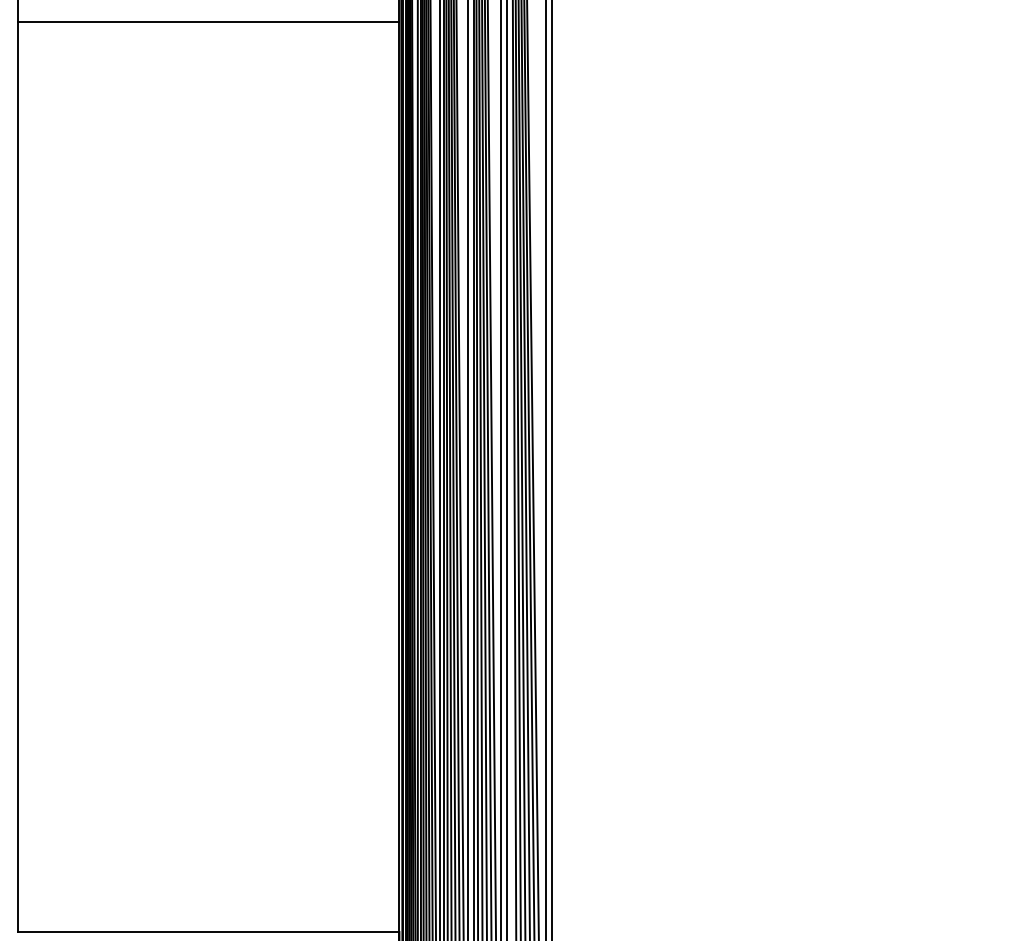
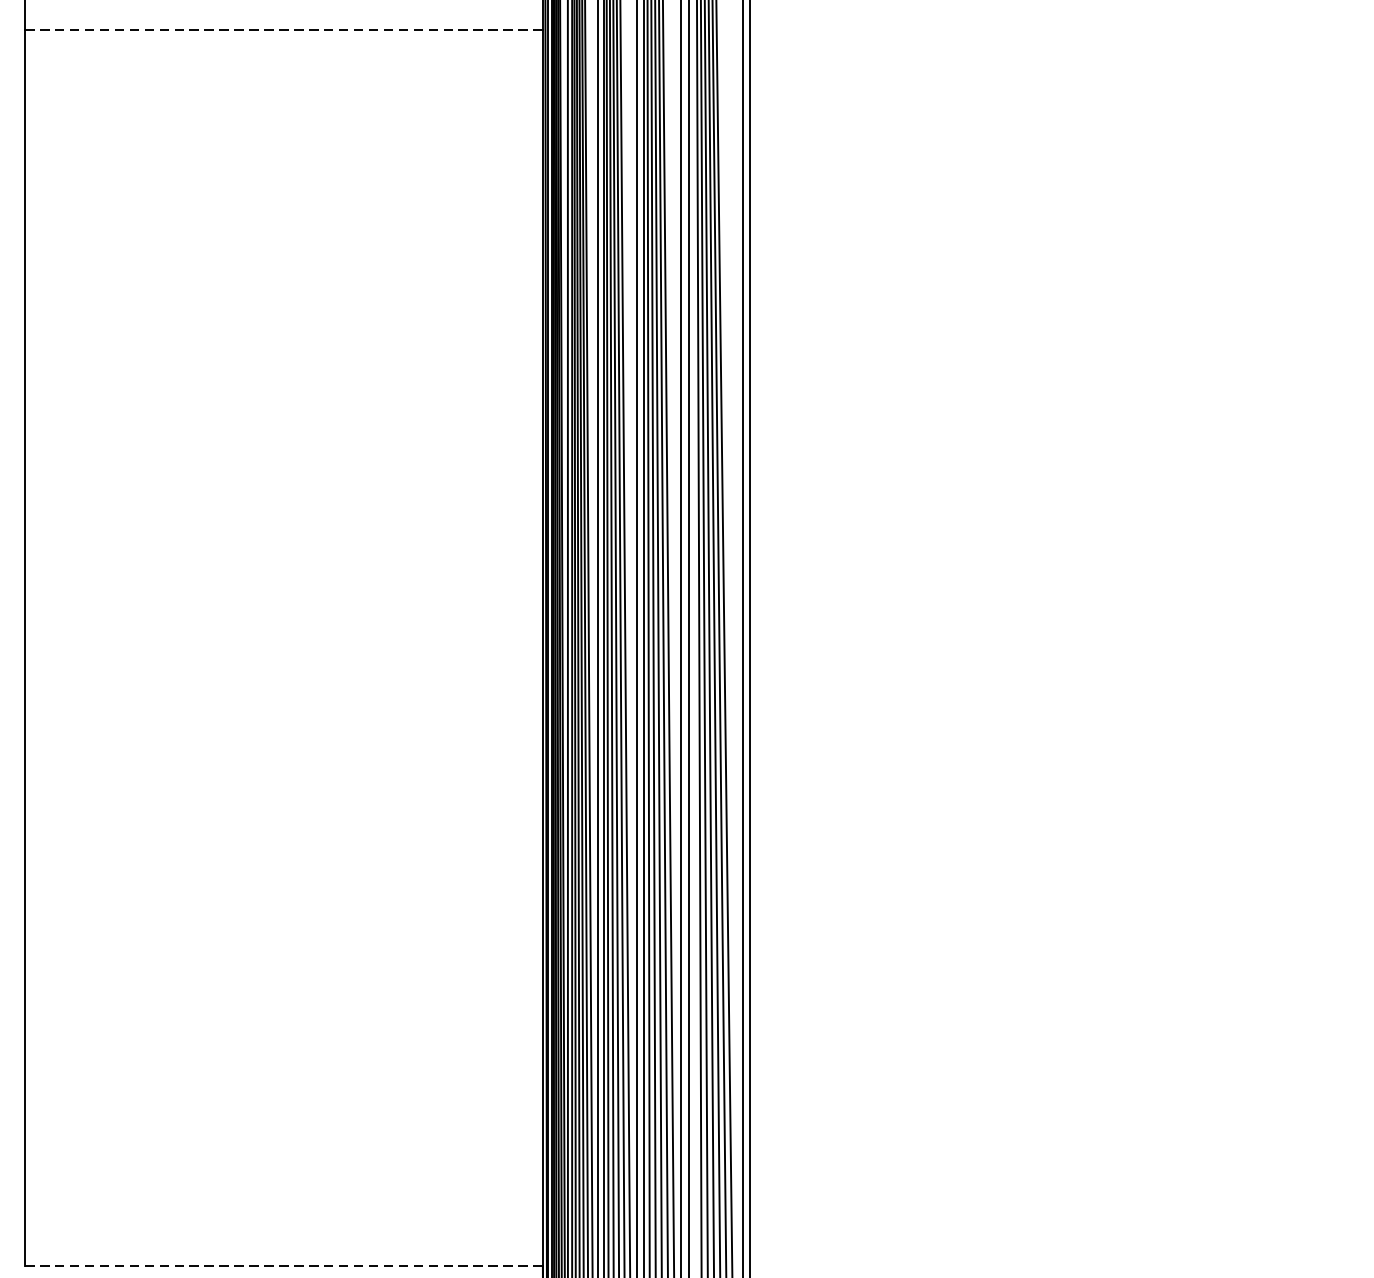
line: (208, 21) -> (283, 28), solid -> dashed
line: (208, 932) -> (283, 1266), solid -> dashed

